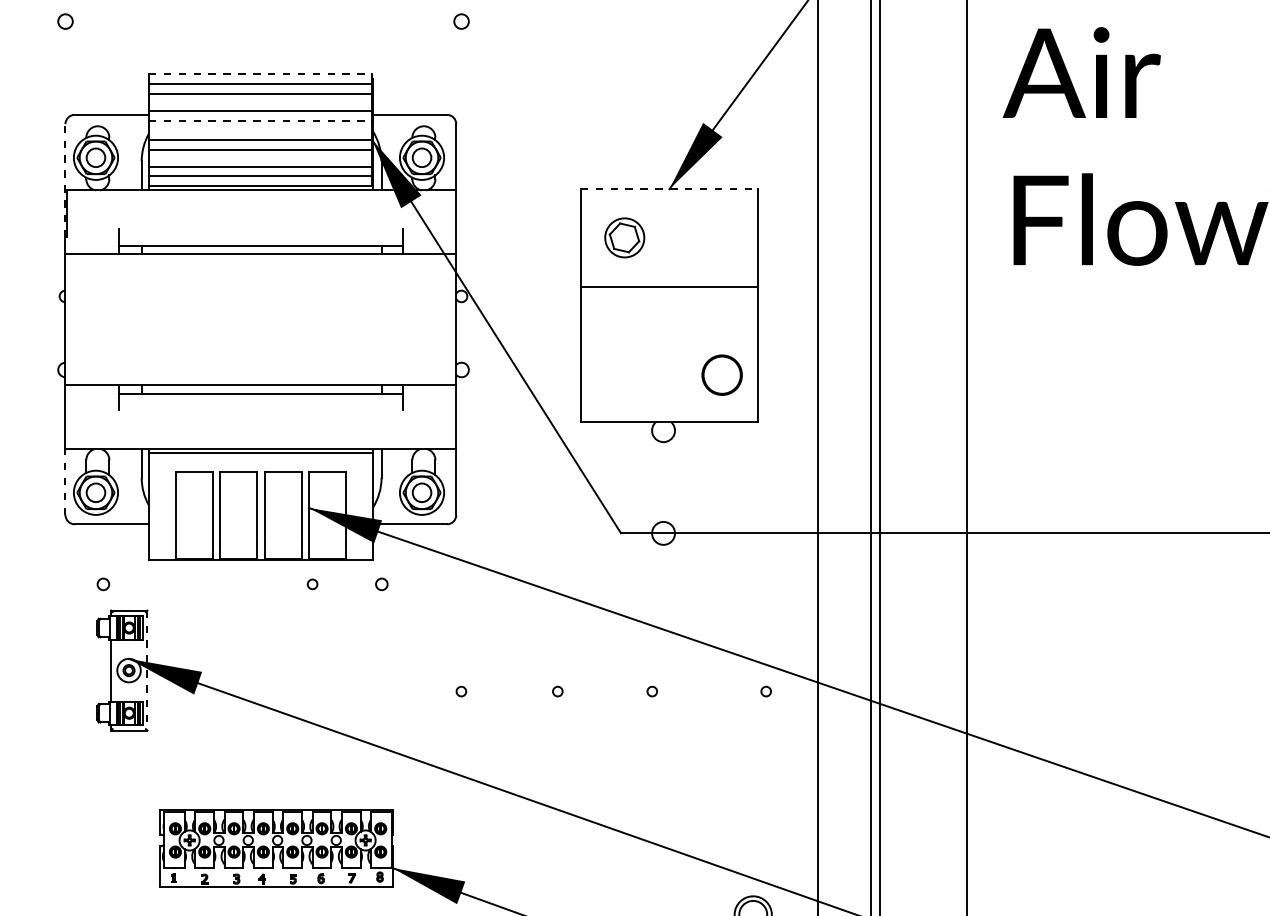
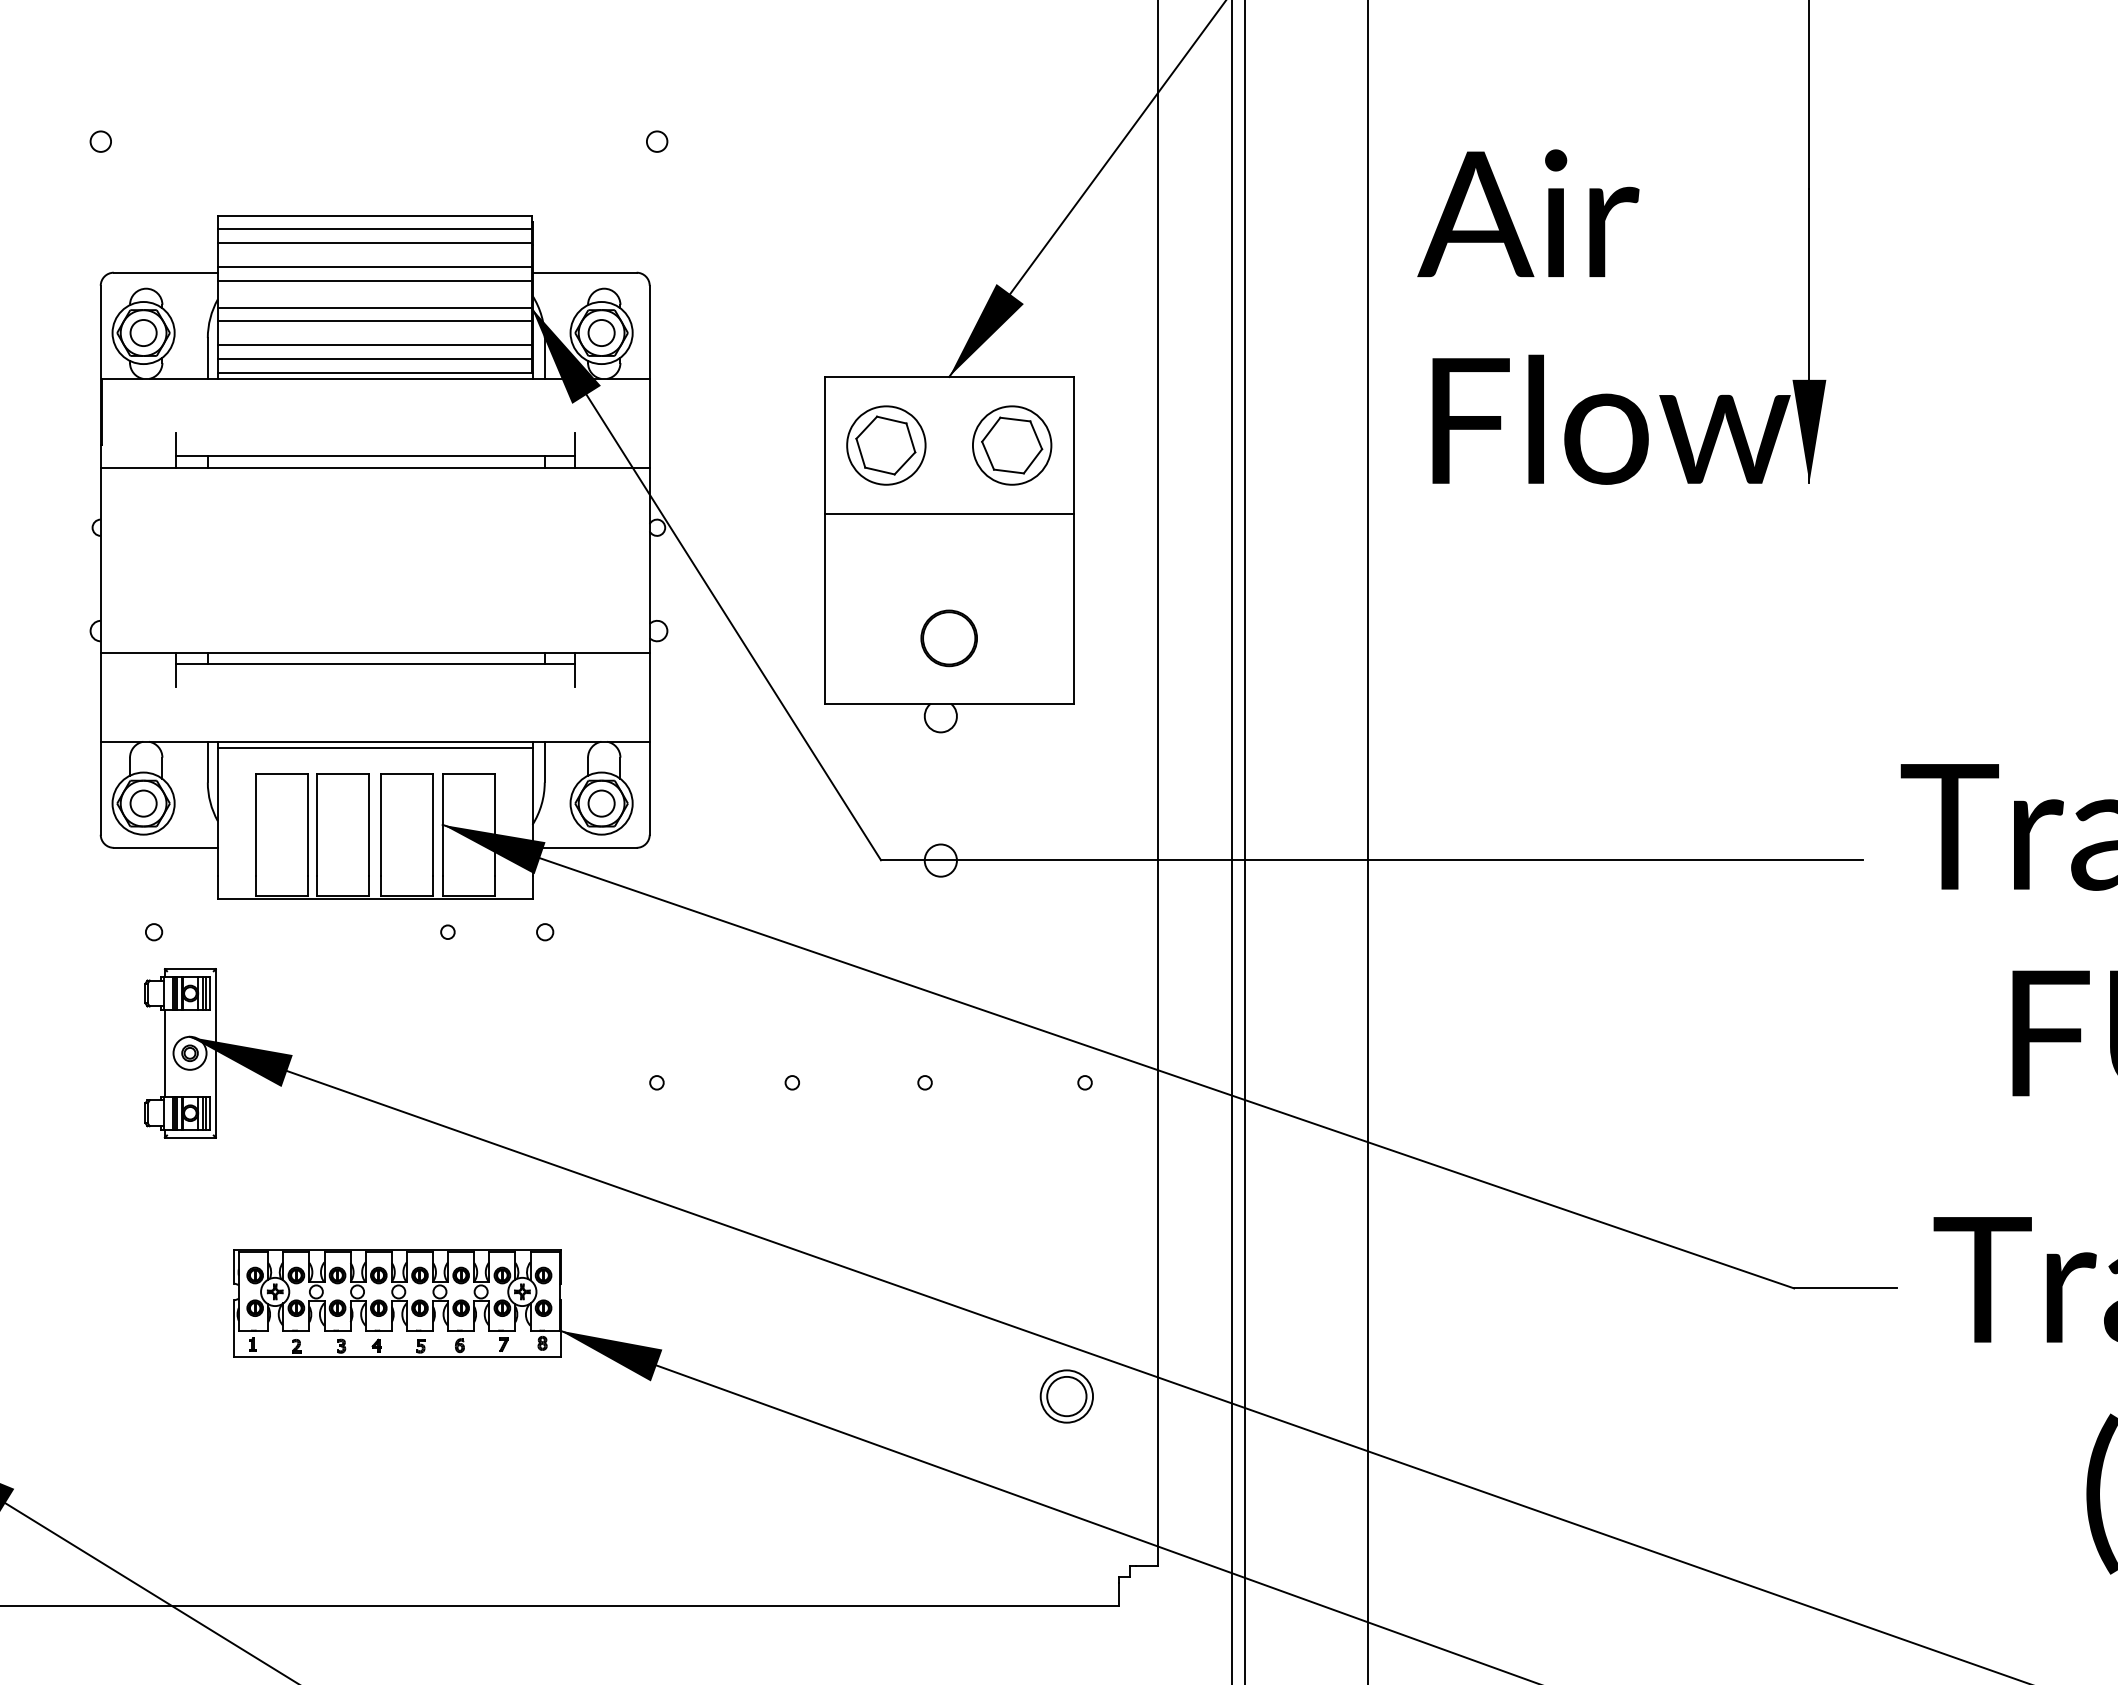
line: (260, 74) -> (374, 215), dashed -> solid
line: (260, 120) -> (374, 280), dashed -> solid
line: (65, 180) -> (100, 364), dashed -> solid
line: (669, 188) -> (949, 376), dashed -> solid
part: (624, 237) -> (886, 445), size x1.43
part: (714, 237) -> (1012, 445), added
part: (721, 375) -> (948, 638), moved
line: (65, 482) -> (100, 788), dashed -> solid
line: (147, 670) -> (215, 1053), dashed -> solid

